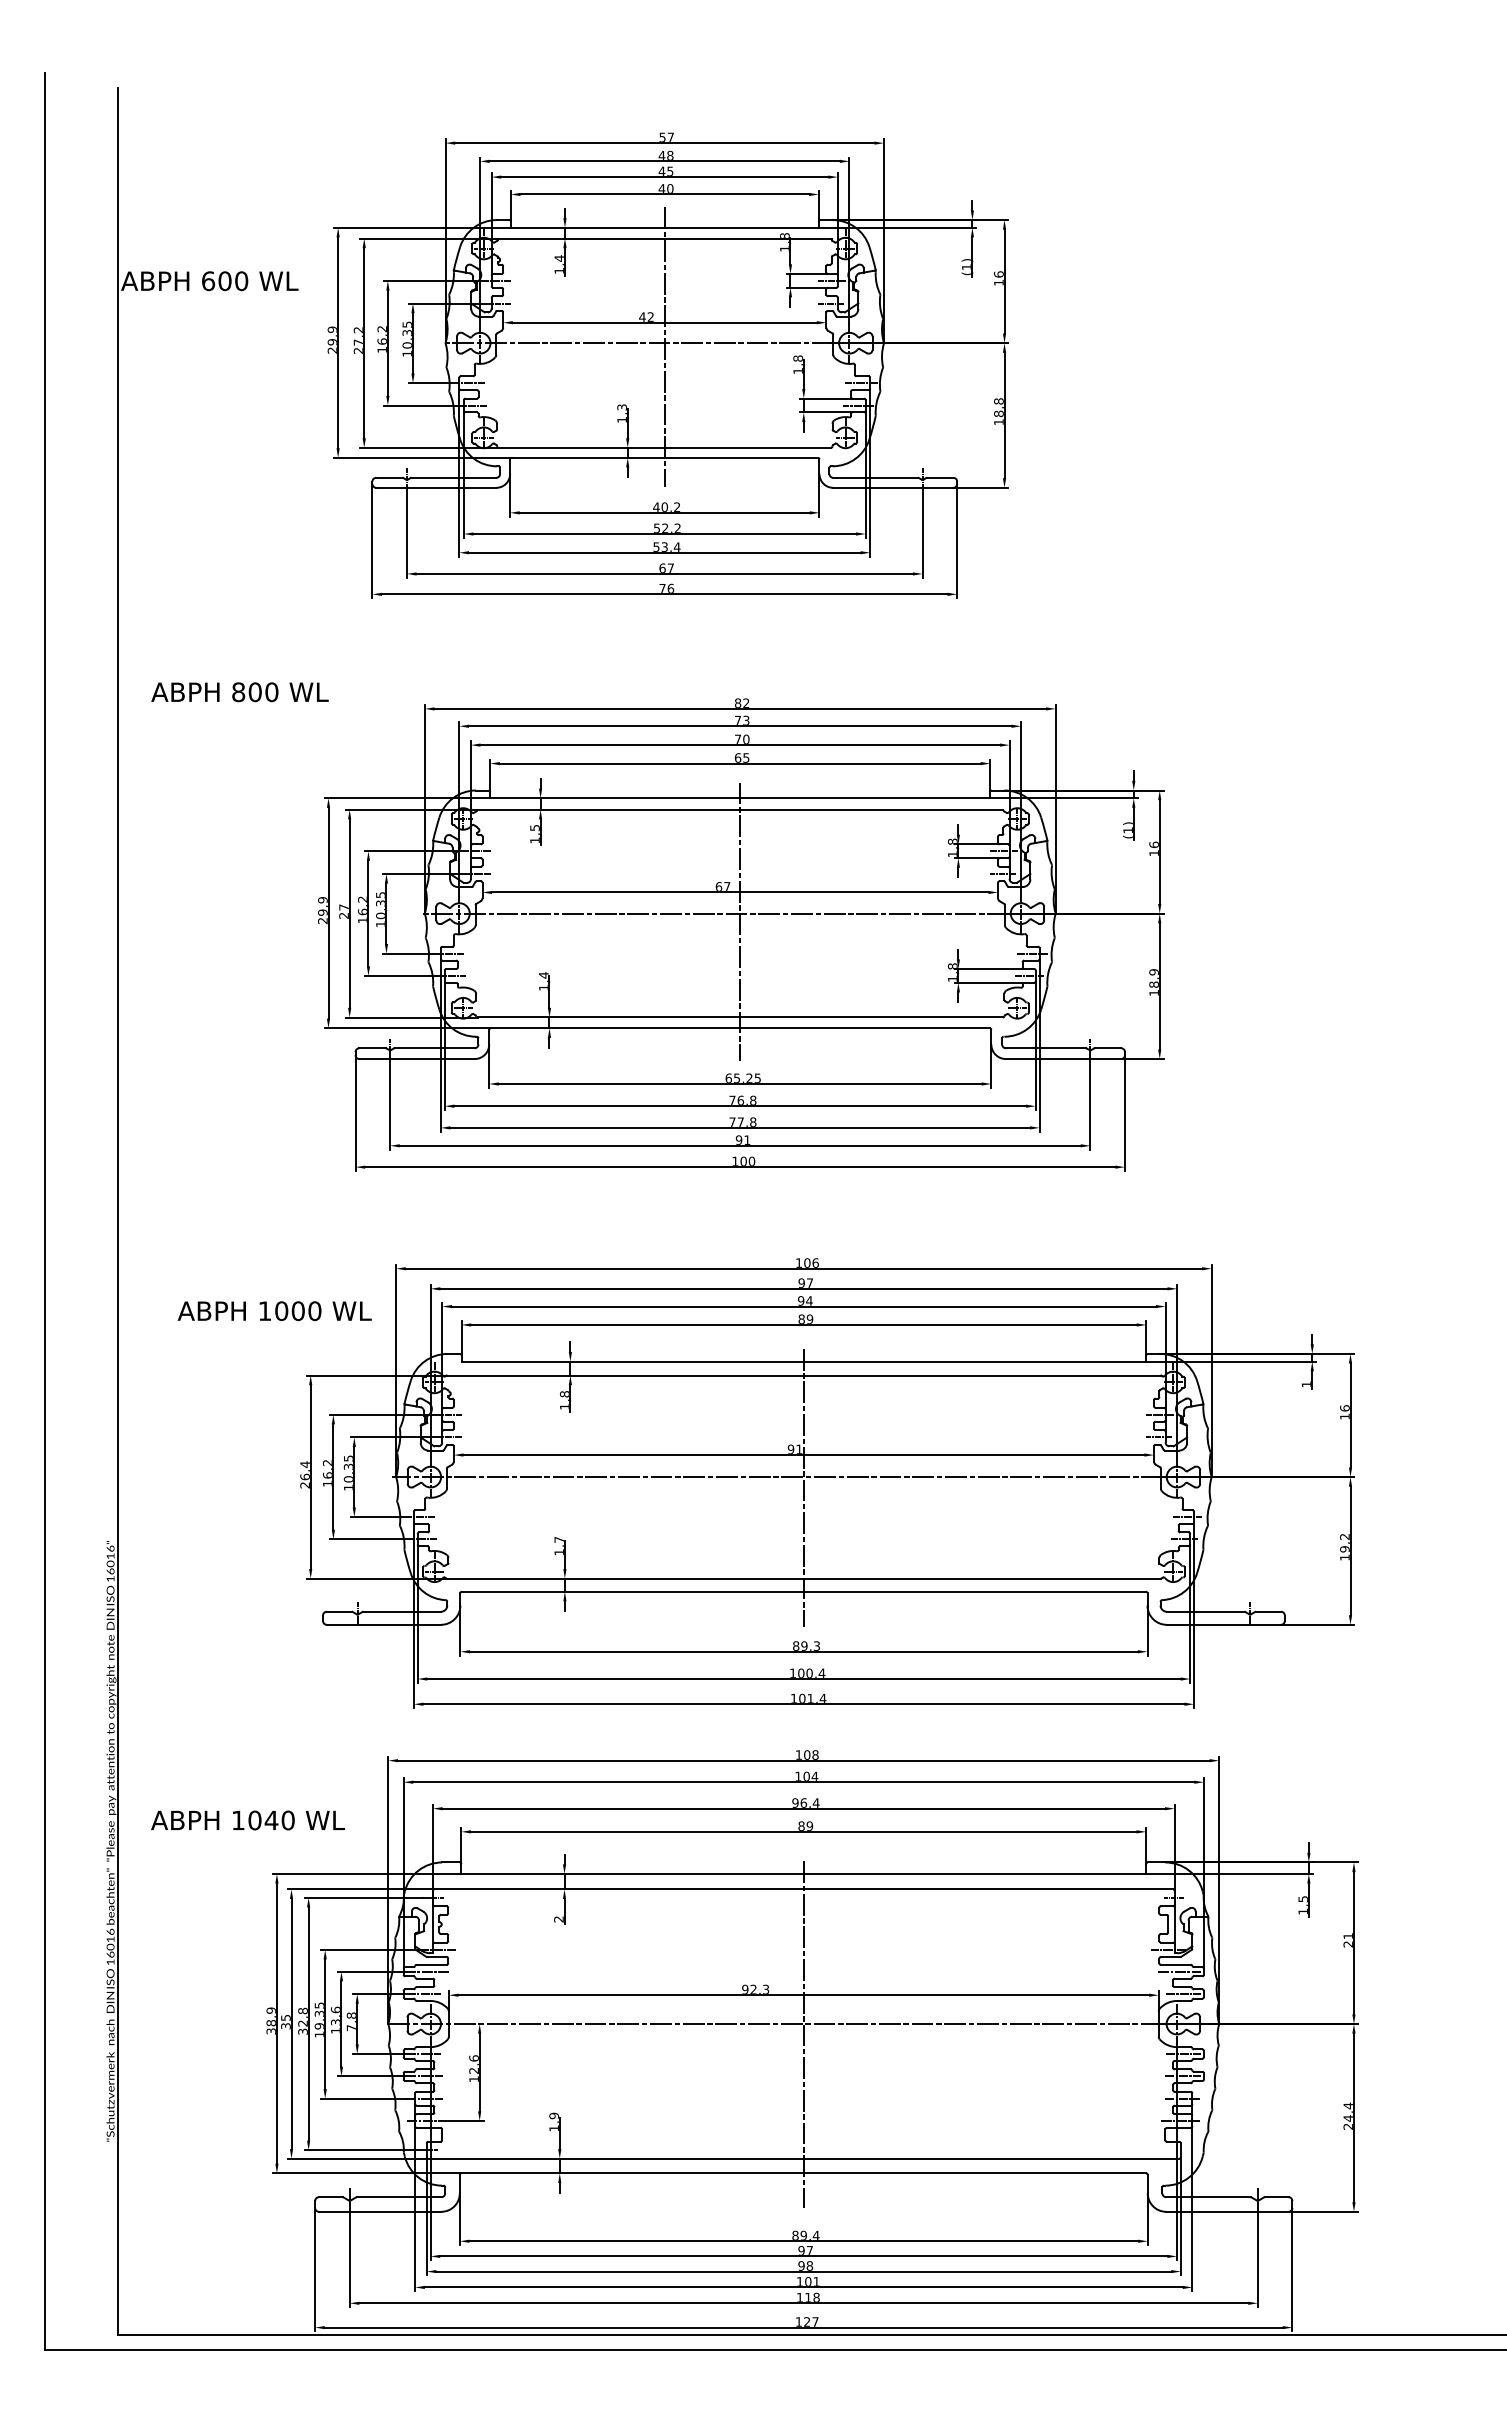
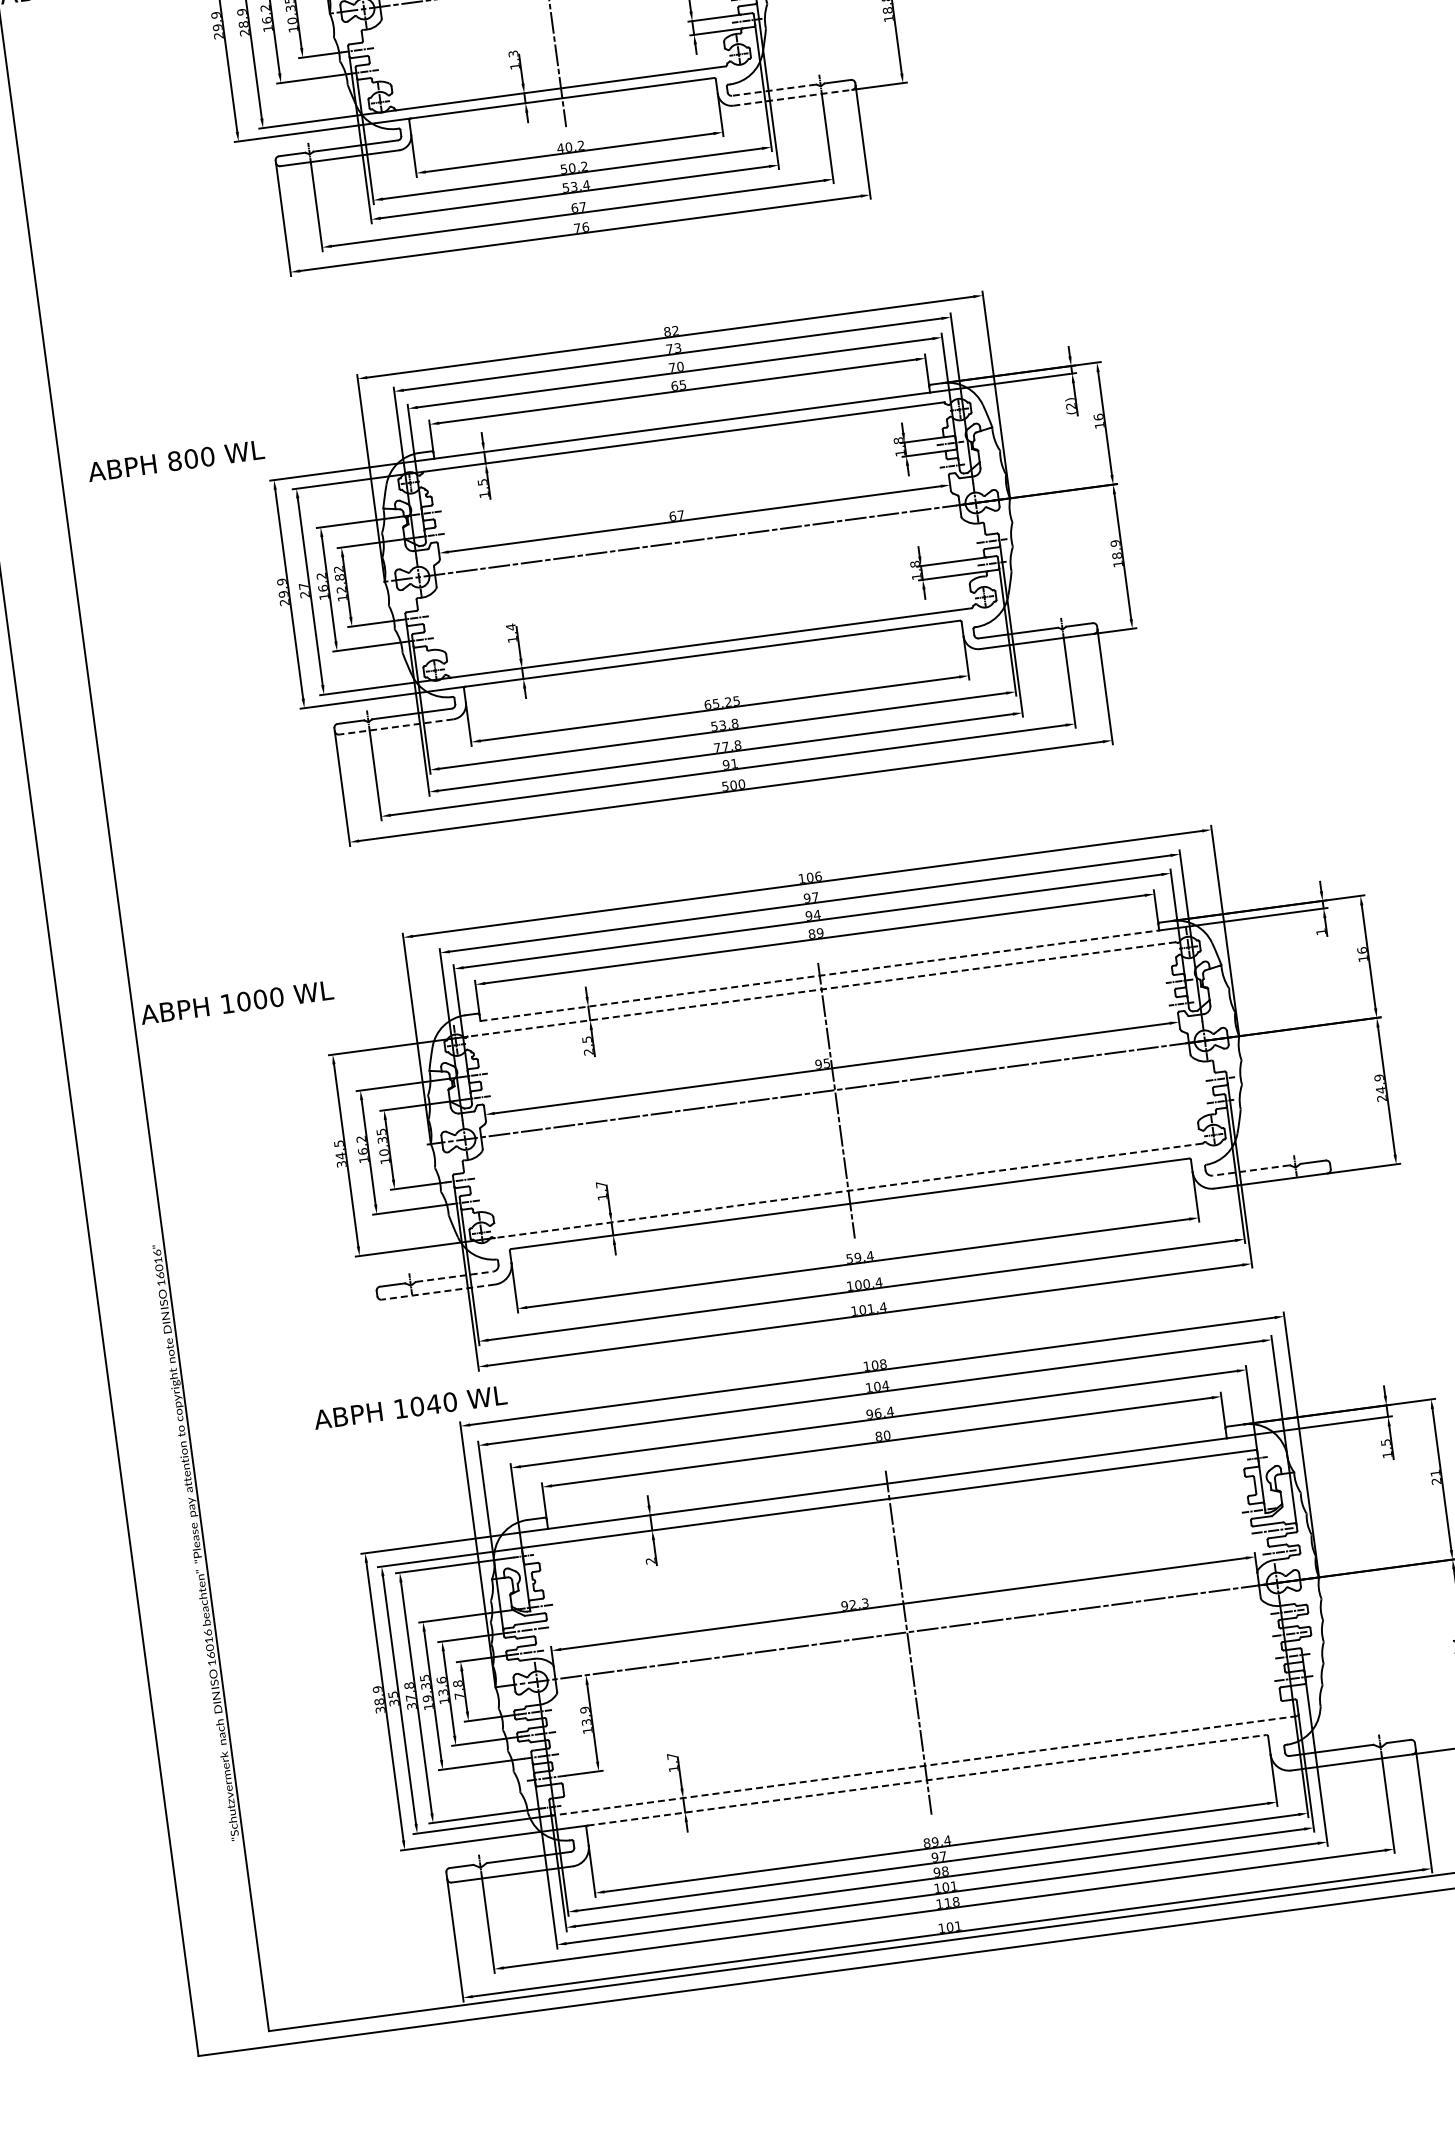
text: (357, 336) -> (241, 18), 27,2 -> 28,9
line: (875, 477) -> (773, 89), solid -> dashed
line: (893, 487) -> (792, 97), solid -> dashed
text: (665, 527) -> (572, 167), 52,2 -> 50,2
text: (239, 692) -> (175, 461), moved
text: (1127, 830) -> (1070, 406), (1) -> (2)
text: (380, 905) -> (339, 579), 10,35 -> 12,82
line: (740, 921) -> (698, 547), removed
line: (417, 1059) -> (396, 727), solid -> dashed
text: (736, 1099) -> (718, 724), 76,8 -> 53,8
text: (735, 1160) -> (725, 785), 100 -> 500
text: (274, 1311) -> (236, 1002), moved
line: (804, 1361) -> (820, 975), solid -> dashed
line: (803, 1375) -> (821, 989), solid -> dashed
text: (563, 1400) -> (586, 1046), 1,8 -> 2,5
text: (799, 1448) -> (826, 1062), 91 -> 95
text: (304, 1474) -> (339, 1153), 26,4 -> 34,5
text: (1344, 1546) -> (1380, 1087), 19,2 -> 24,9
line: (803, 1578) -> (848, 1190), solid -> dashed
line: (402, 1611) -> (454, 1276), solid -> dashed
line: (1205, 1611) -> (1250, 1170), solid -> dashed
line: (383, 1624) -> (437, 1291), solid -> dashed
text: (806, 1645) -> (859, 1256), 89,3 -> 59,4
text: (247, 1820) -> (409, 1407), moved
text: (809, 1825) -> (886, 1434), 89 -> 80
text: (302, 2023) -> (410, 1698), 32,8 -> 37,8
text: (473, 2064) -> (585, 1716), 12,6 -> 13,9
text: (554, 2115) -> (672, 1755), 1,9 -> 1,7
line: (803, 2158) -> (924, 1765), solid -> dashed
line: (804, 2173) -> (927, 1780), solid -> dashed
text: (811, 2321) -> (954, 1926), 127 -> 101

